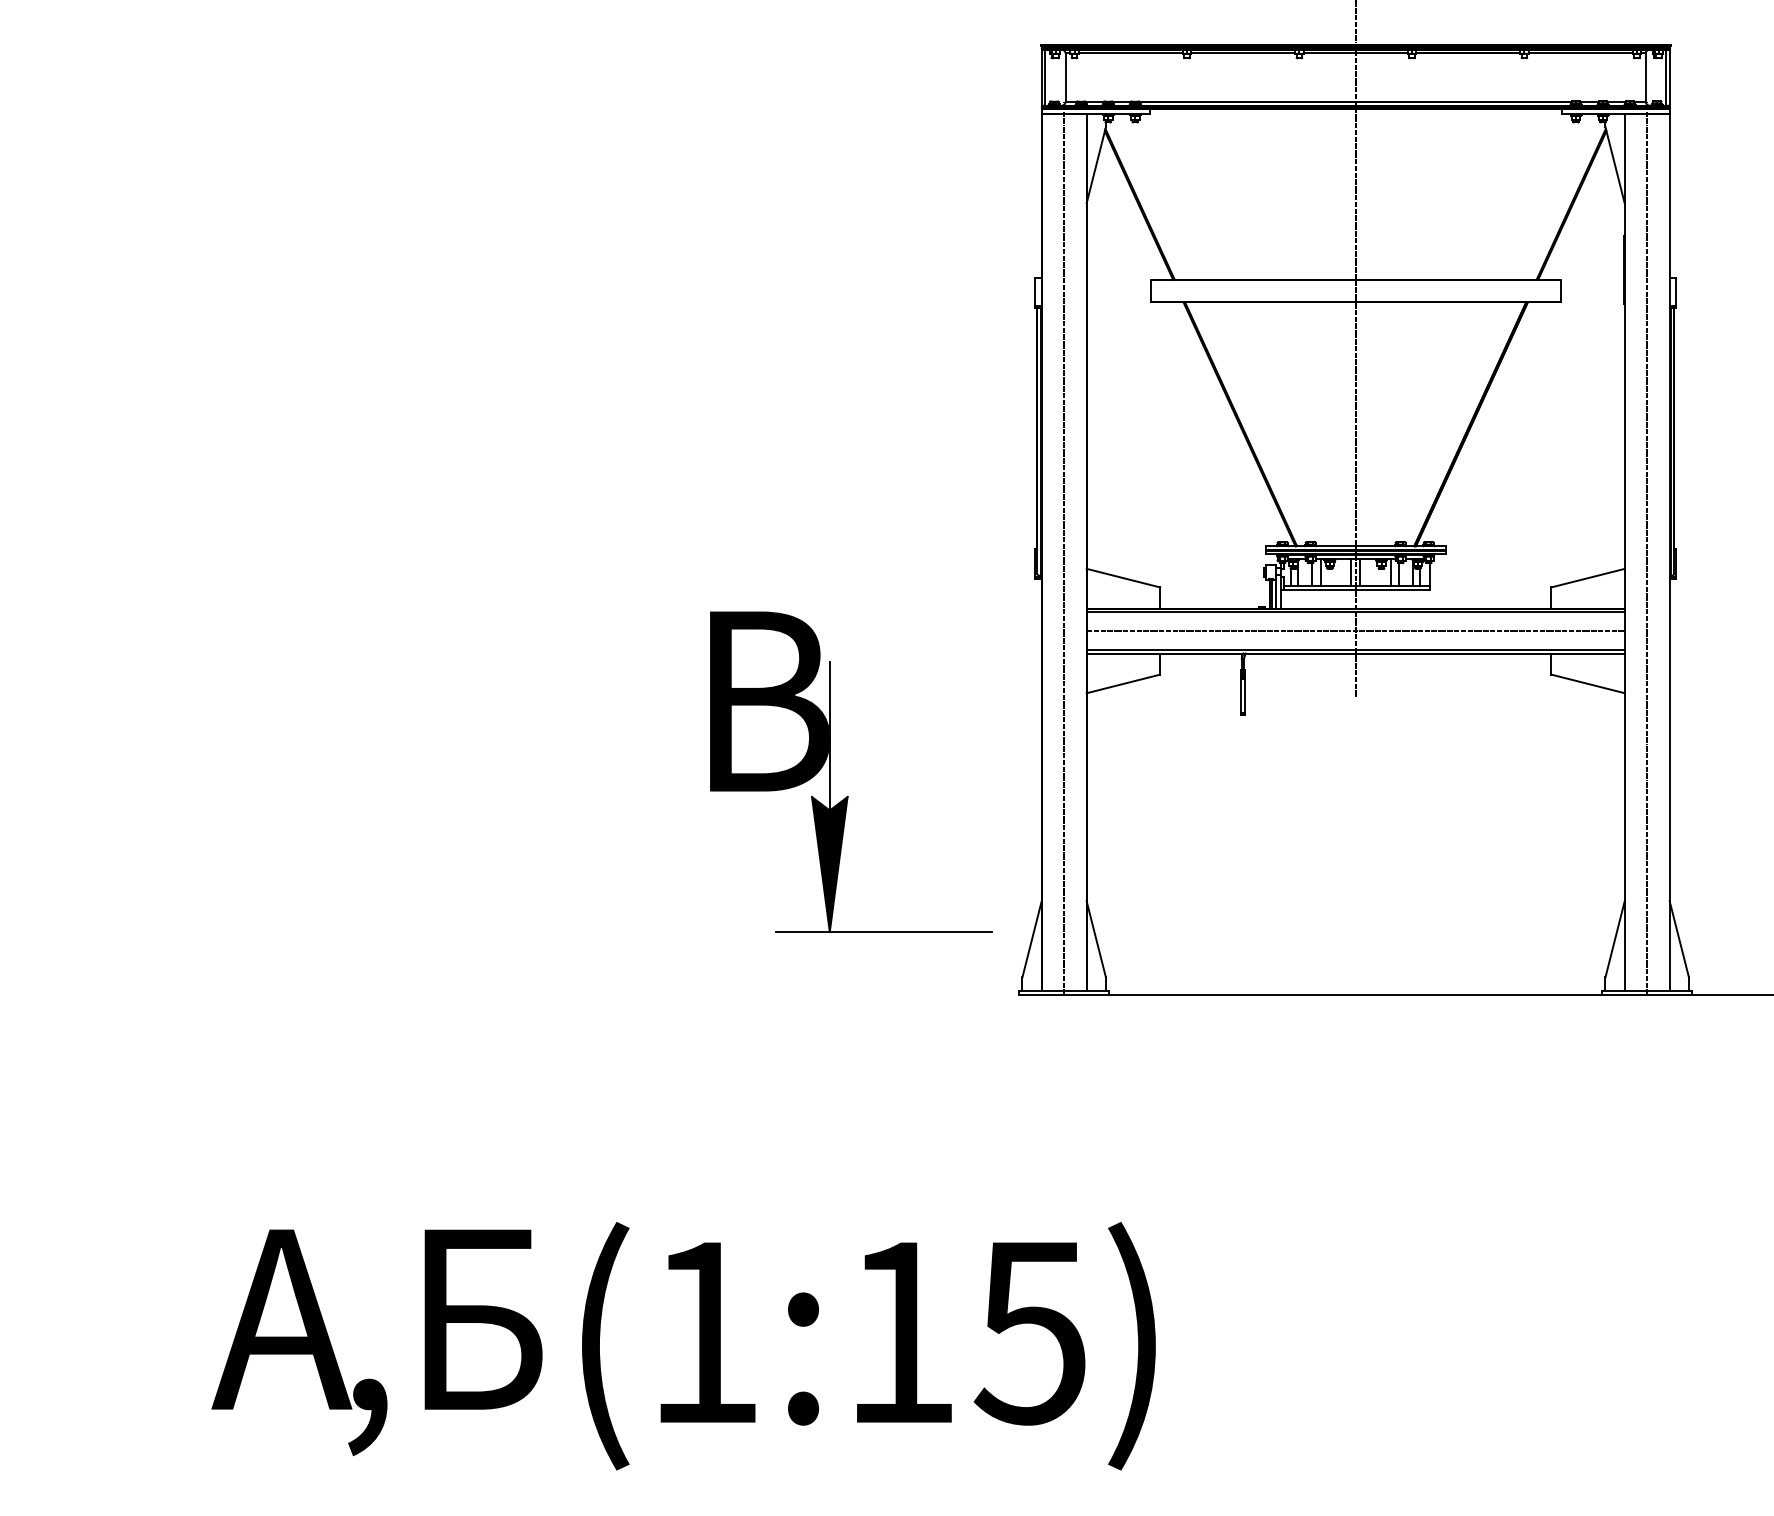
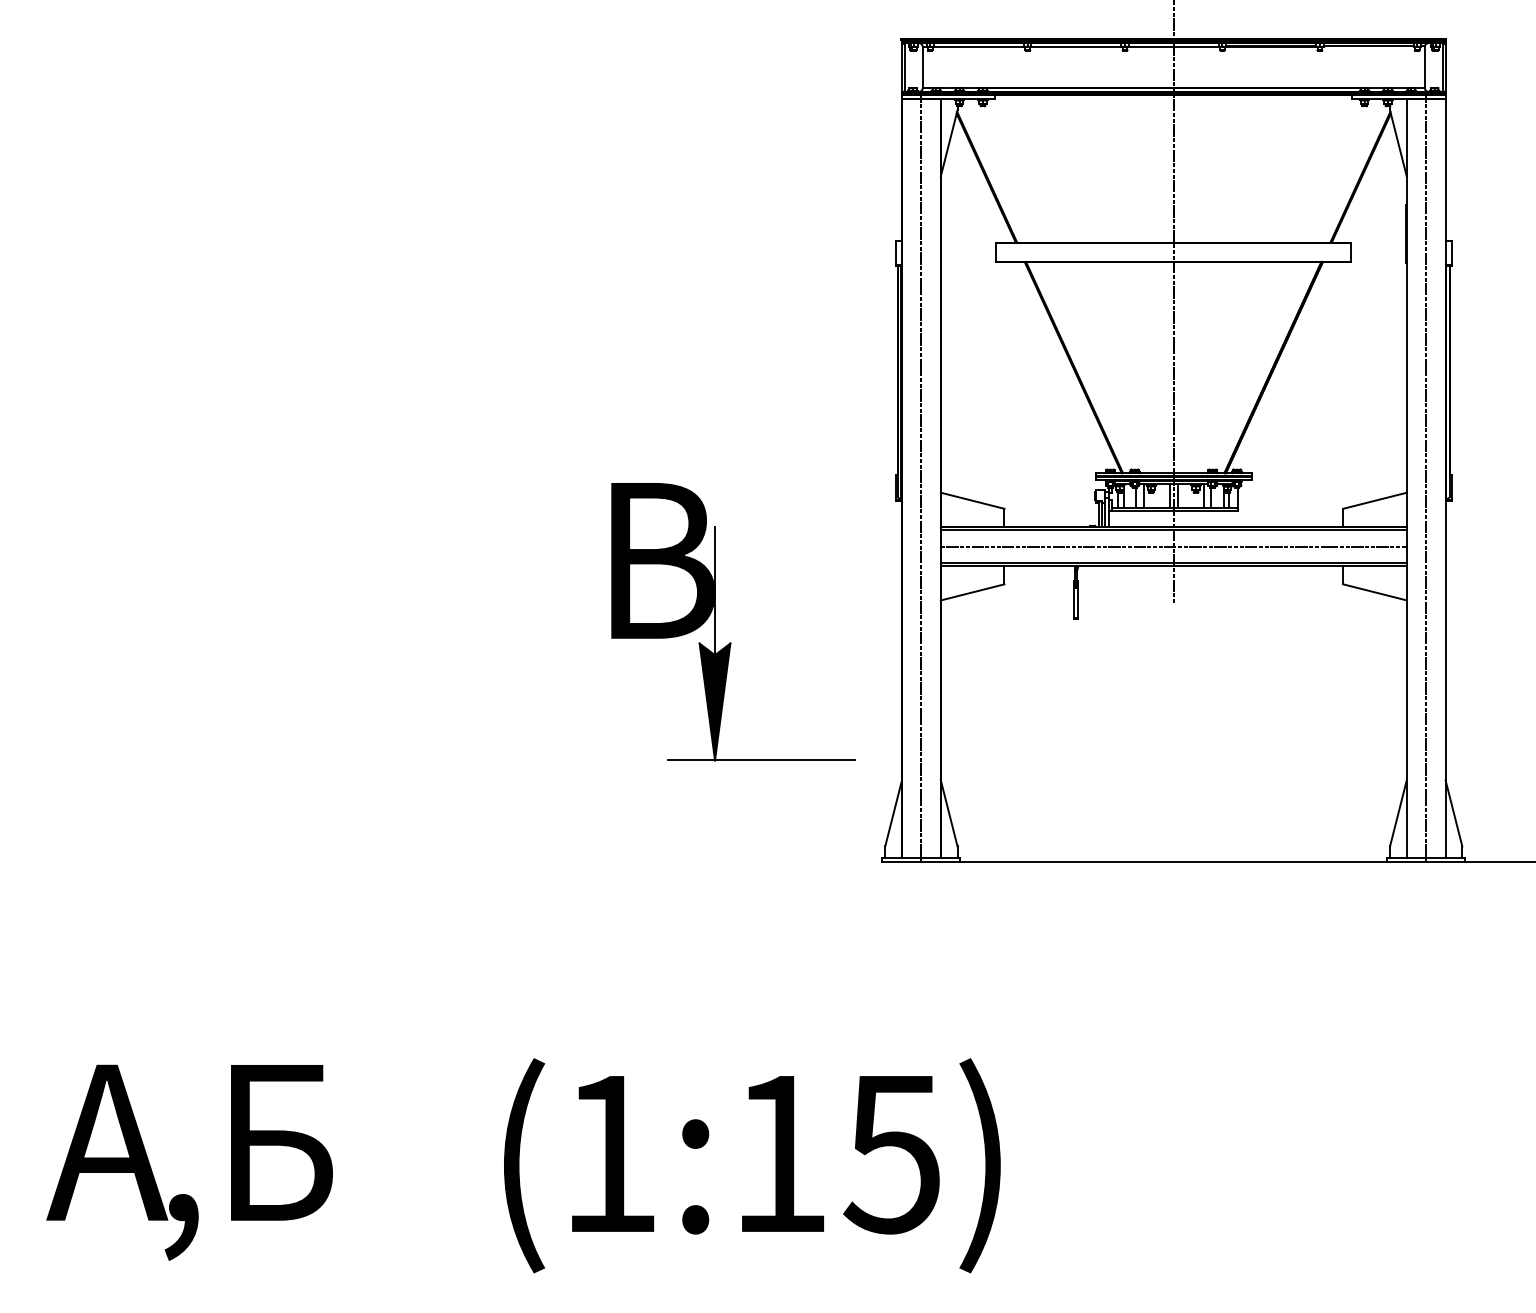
part: (830, 771) -> (715, 621), moved
text: (376, 1342) -> (189, 1162), moved

